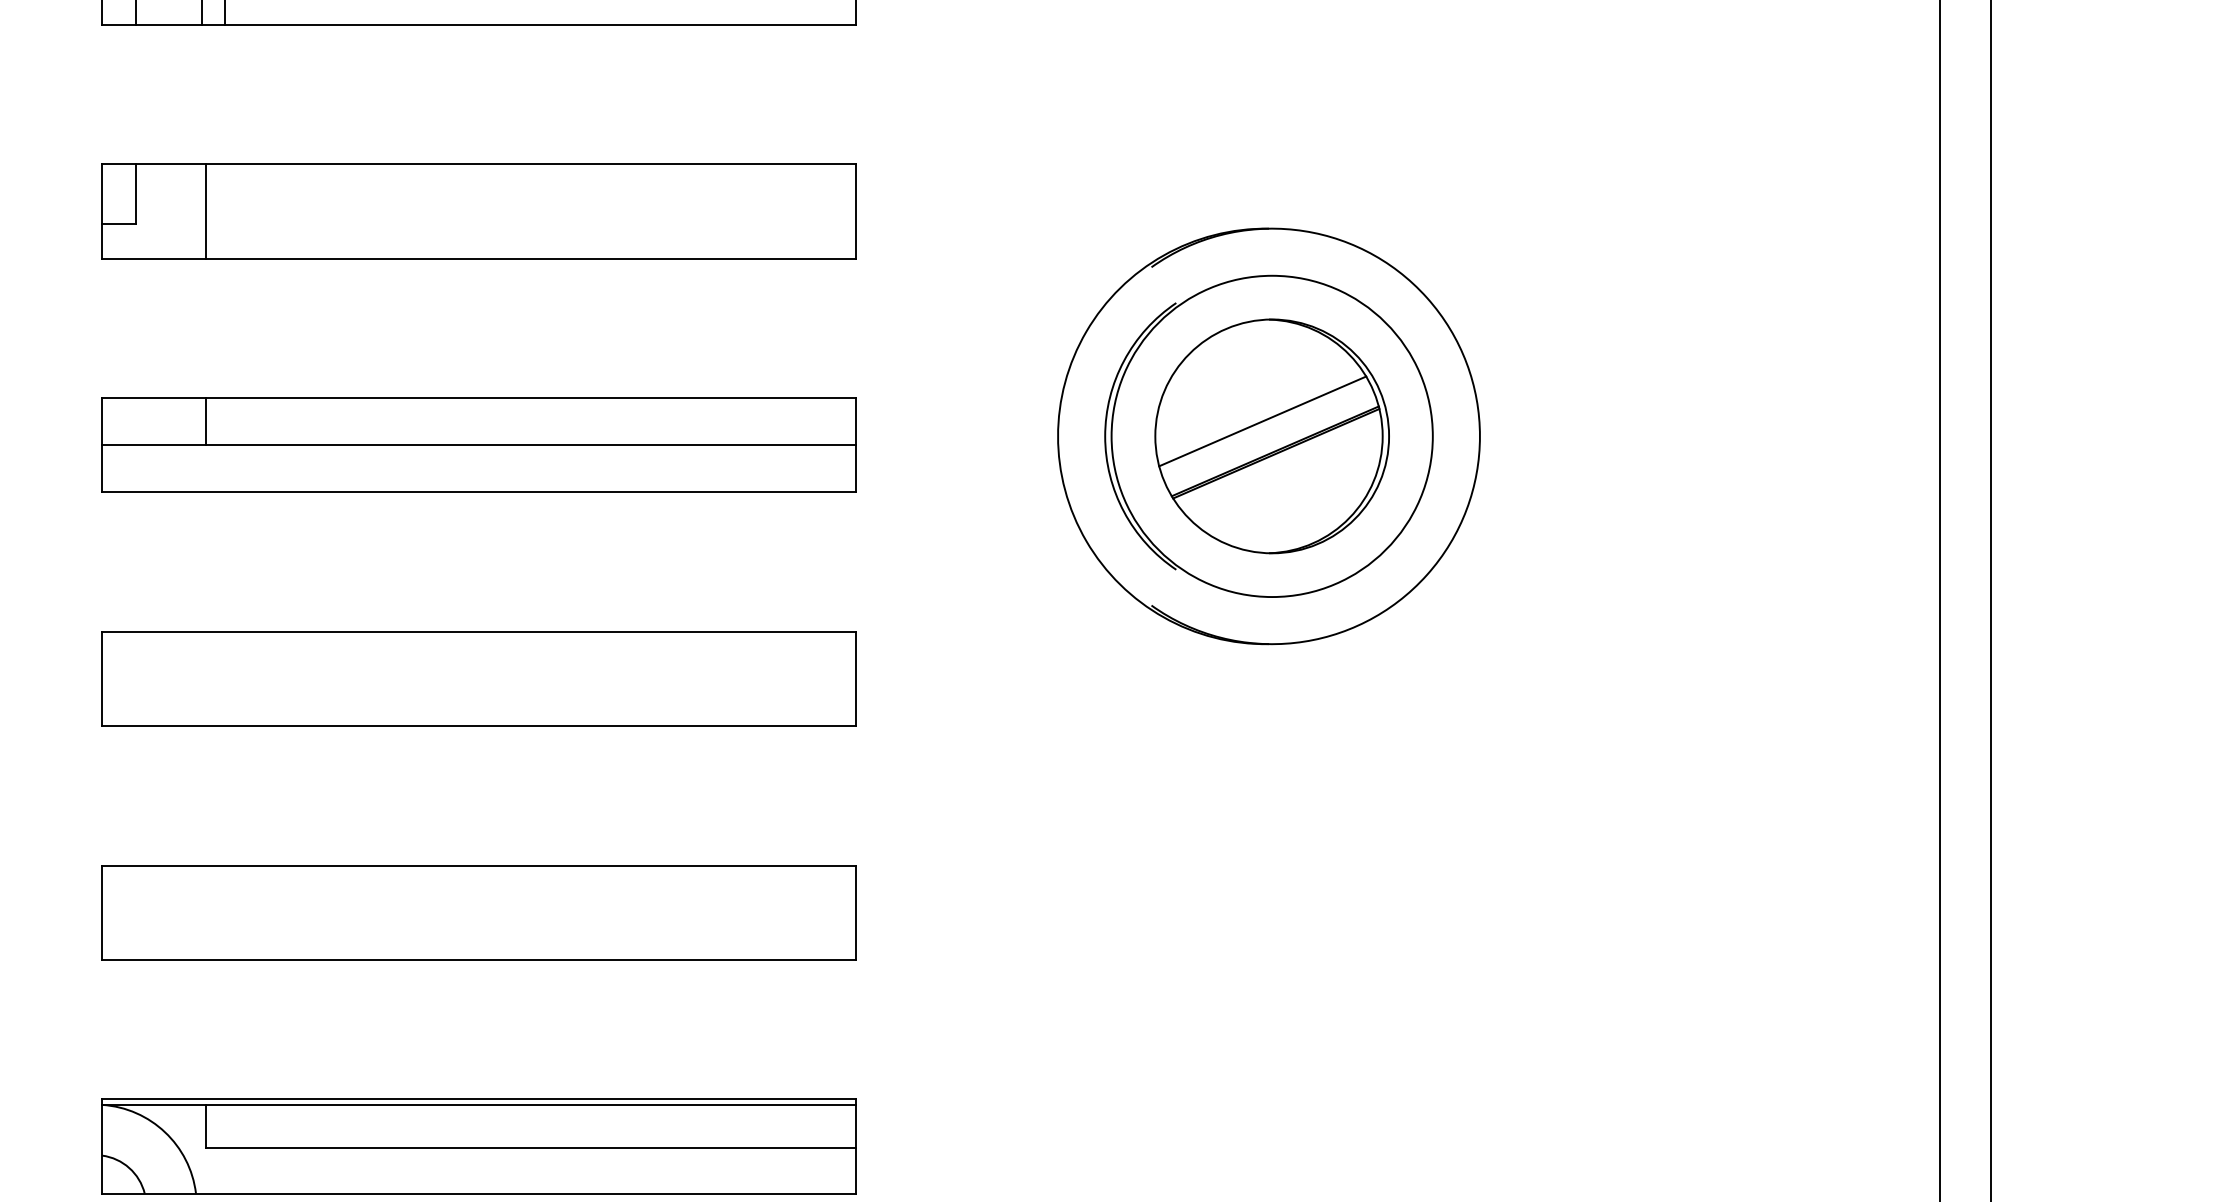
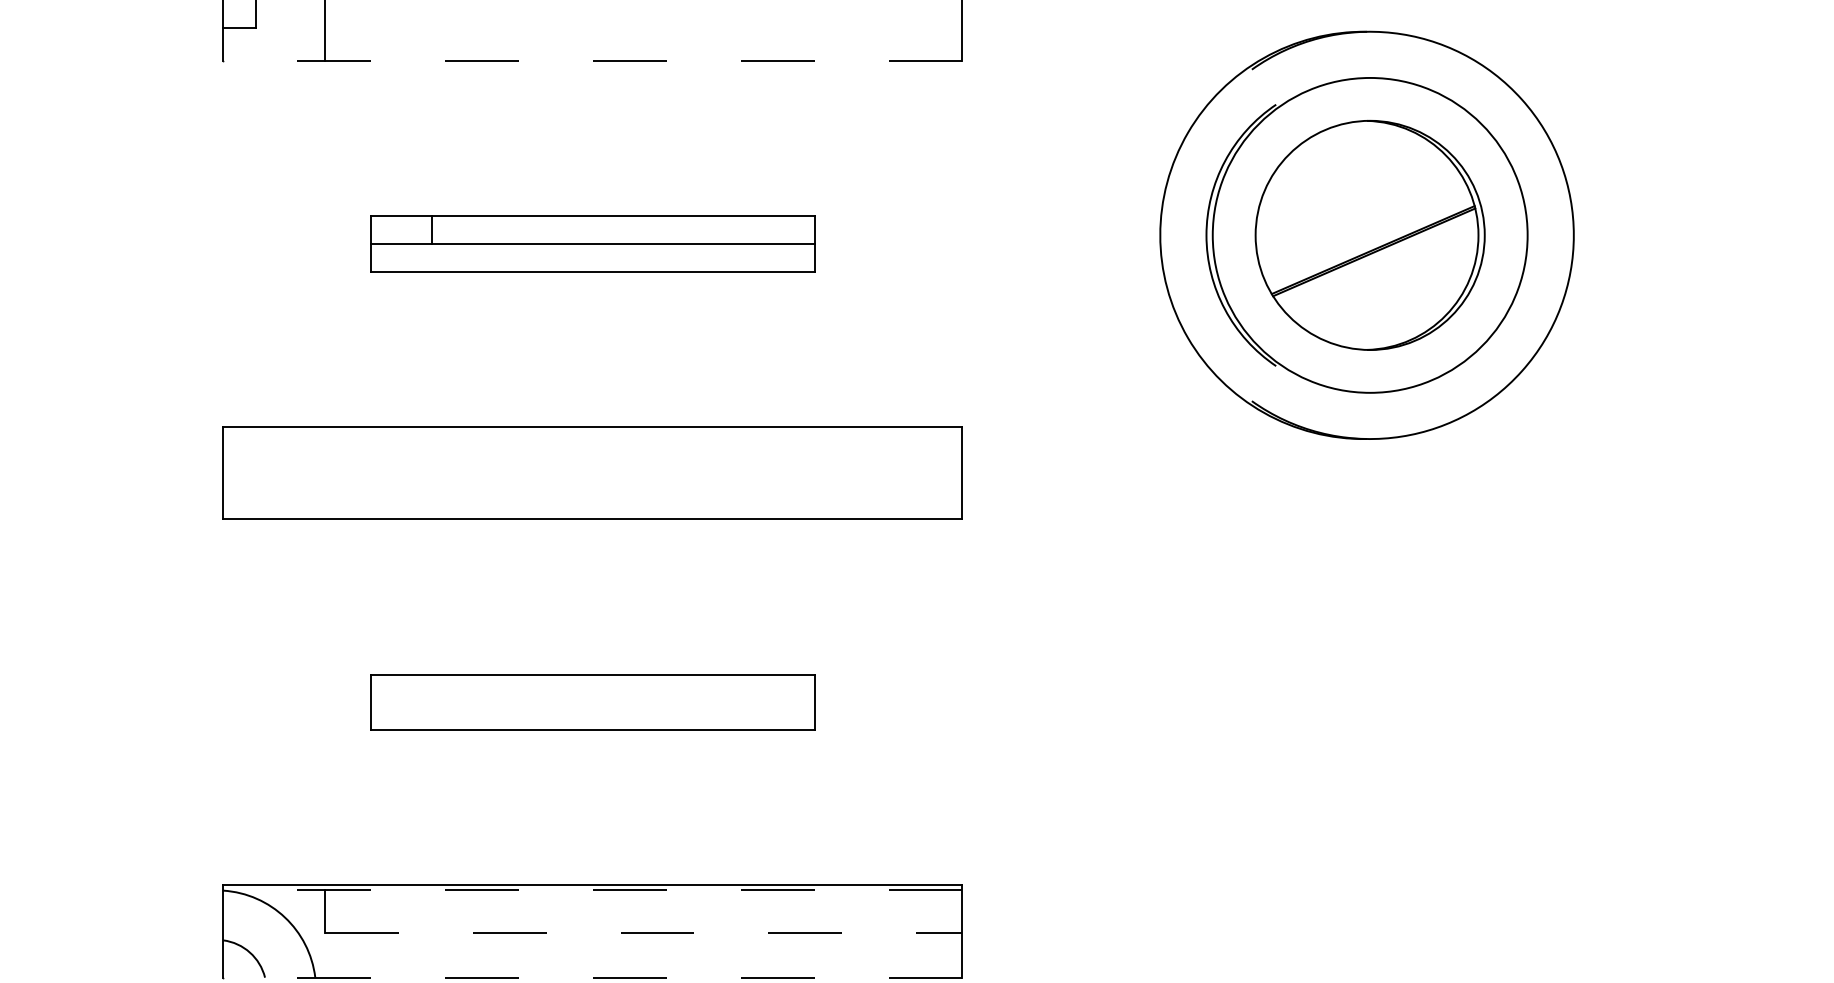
line: (478, 258) -> (592, 61), solid -> dashed
line: (1262, 421) -> (1360, 220), removed
part: (478, 444) -> (592, 243), size x0.6
part: (478, 912) -> (592, 702), size x0.6
line: (478, 1104) -> (592, 890), solid -> dashed
line: (531, 1148) -> (644, 933), solid -> dashed
line: (478, 1193) -> (592, 977), solid -> dashed

